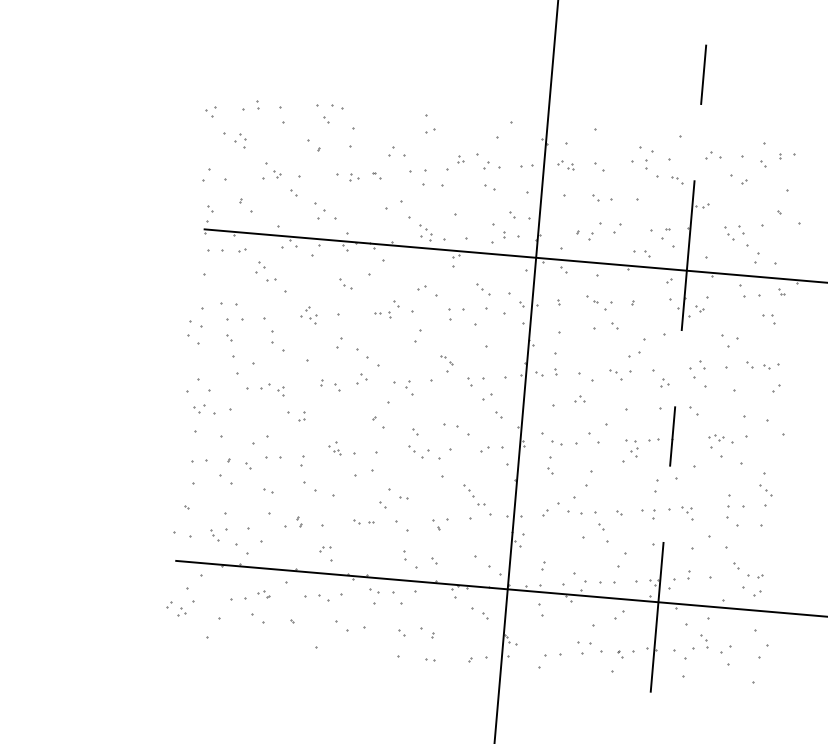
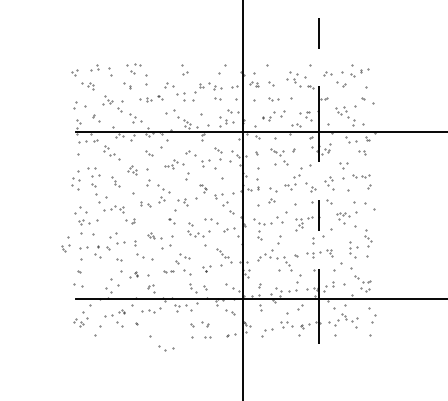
part: (273, 334) -> (115, 181), size x0.6
part: (219, 527) -> (65, 244), moved
part: (350, 627) -> (166, 348), moved

